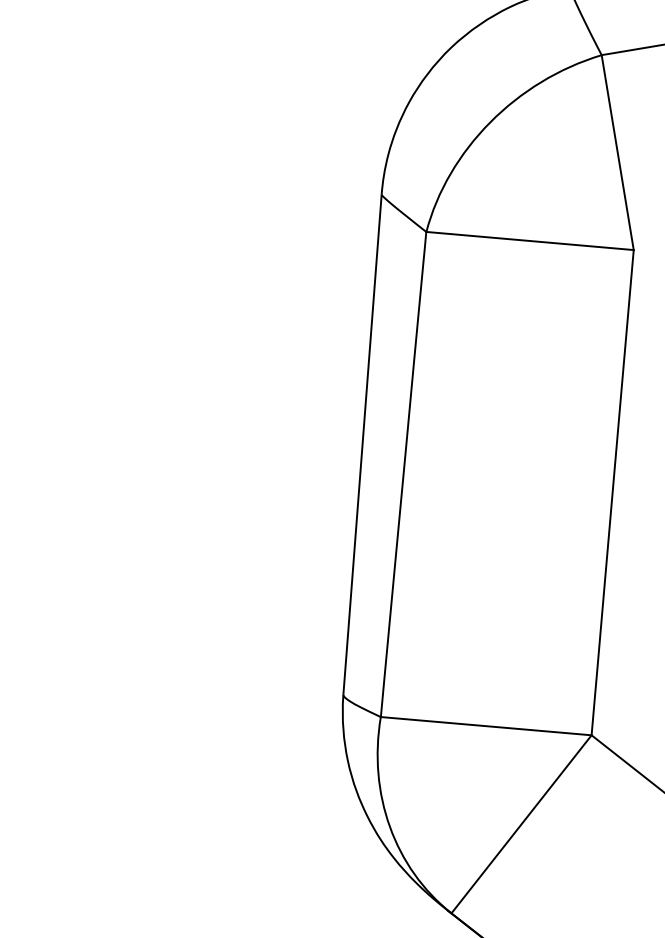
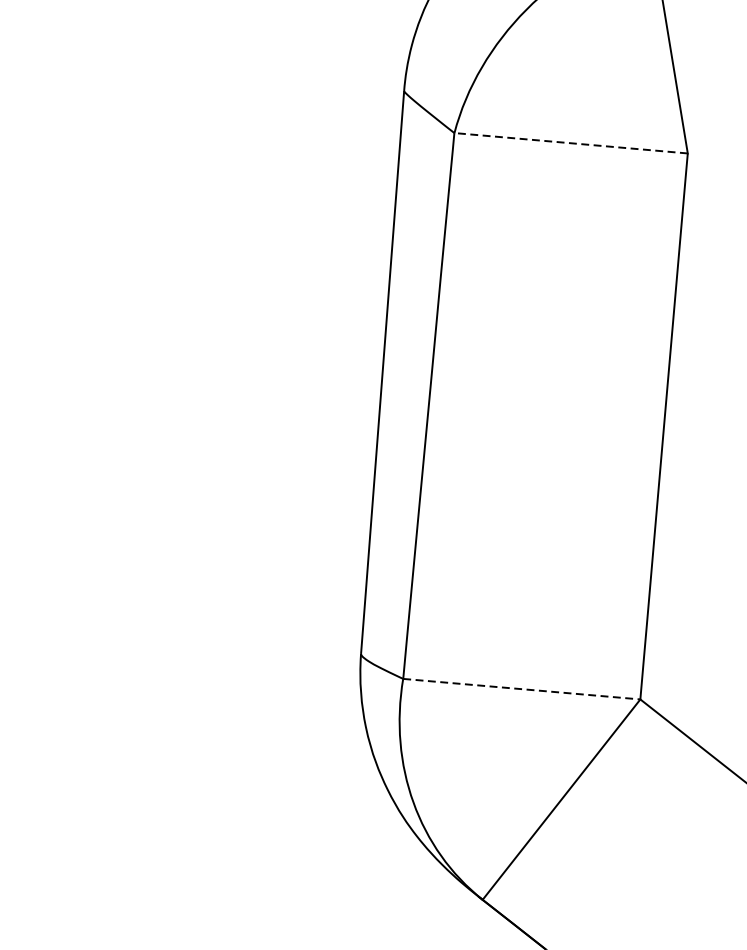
line: (529, 240) -> (570, 142), solid -> dashed
line: (486, 726) -> (522, 689), solid -> dashed

